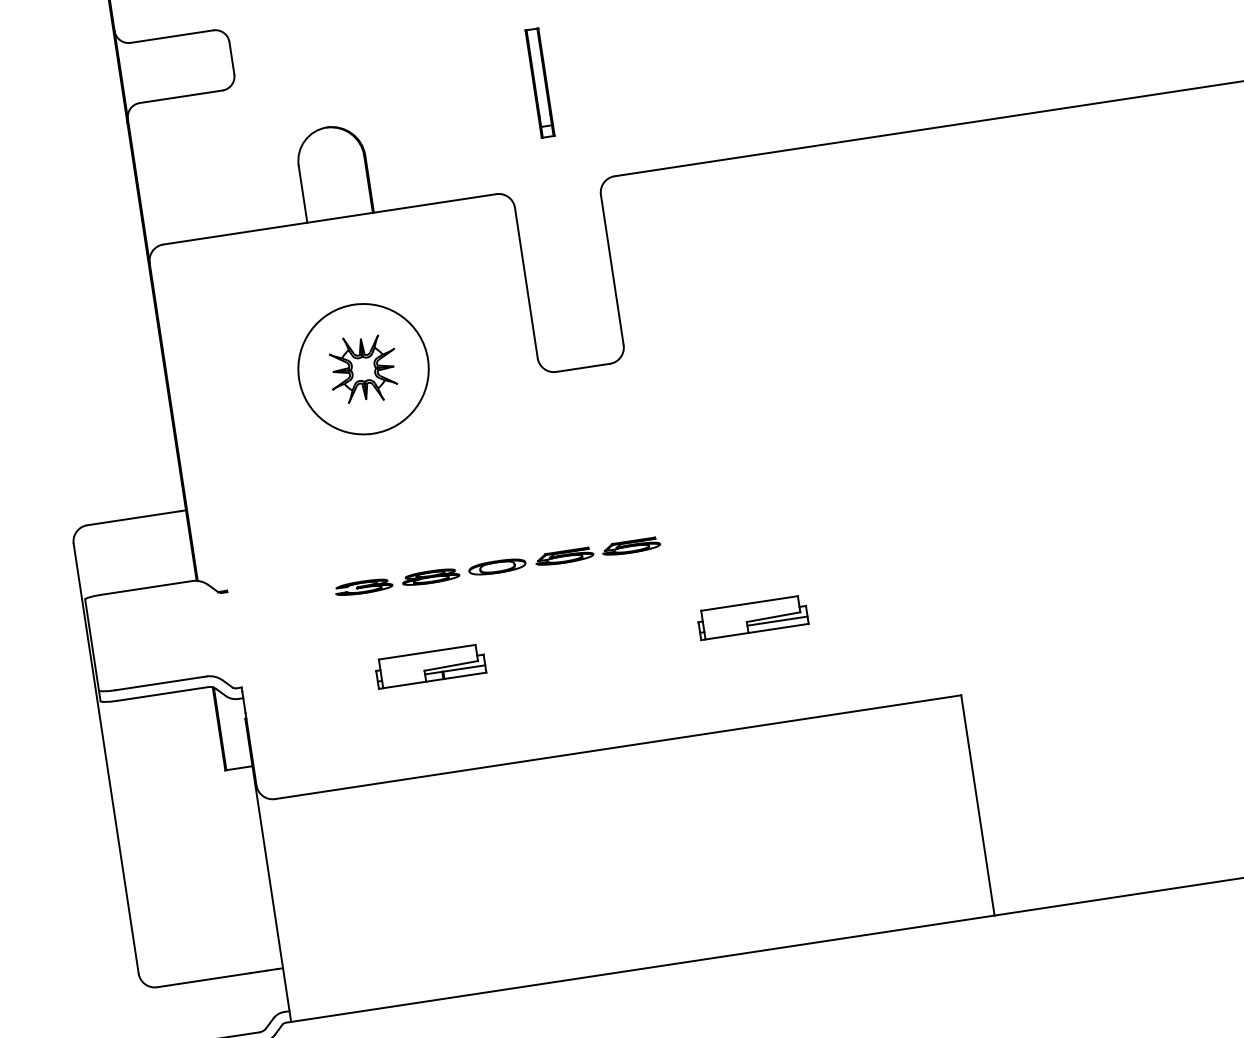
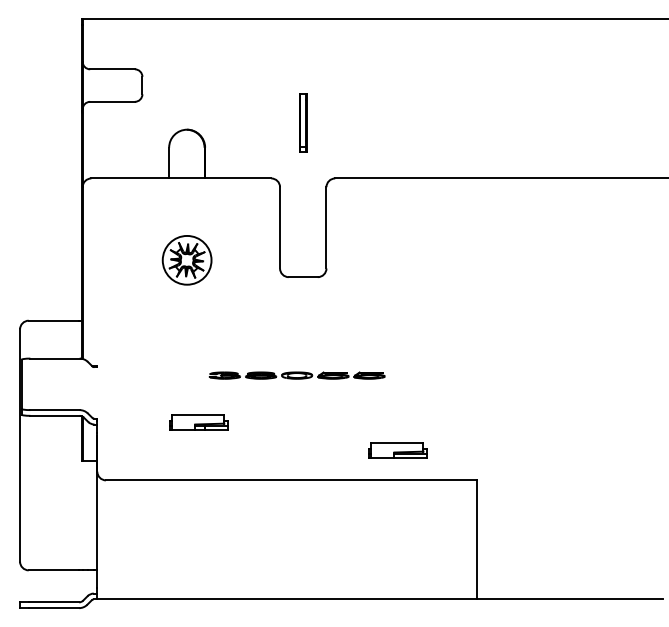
circle: (362, 369) -> (186, 260), size x0.7
part: (496, 567) -> (296, 375), moved
part: (751, 617) -> (397, 450), moved

